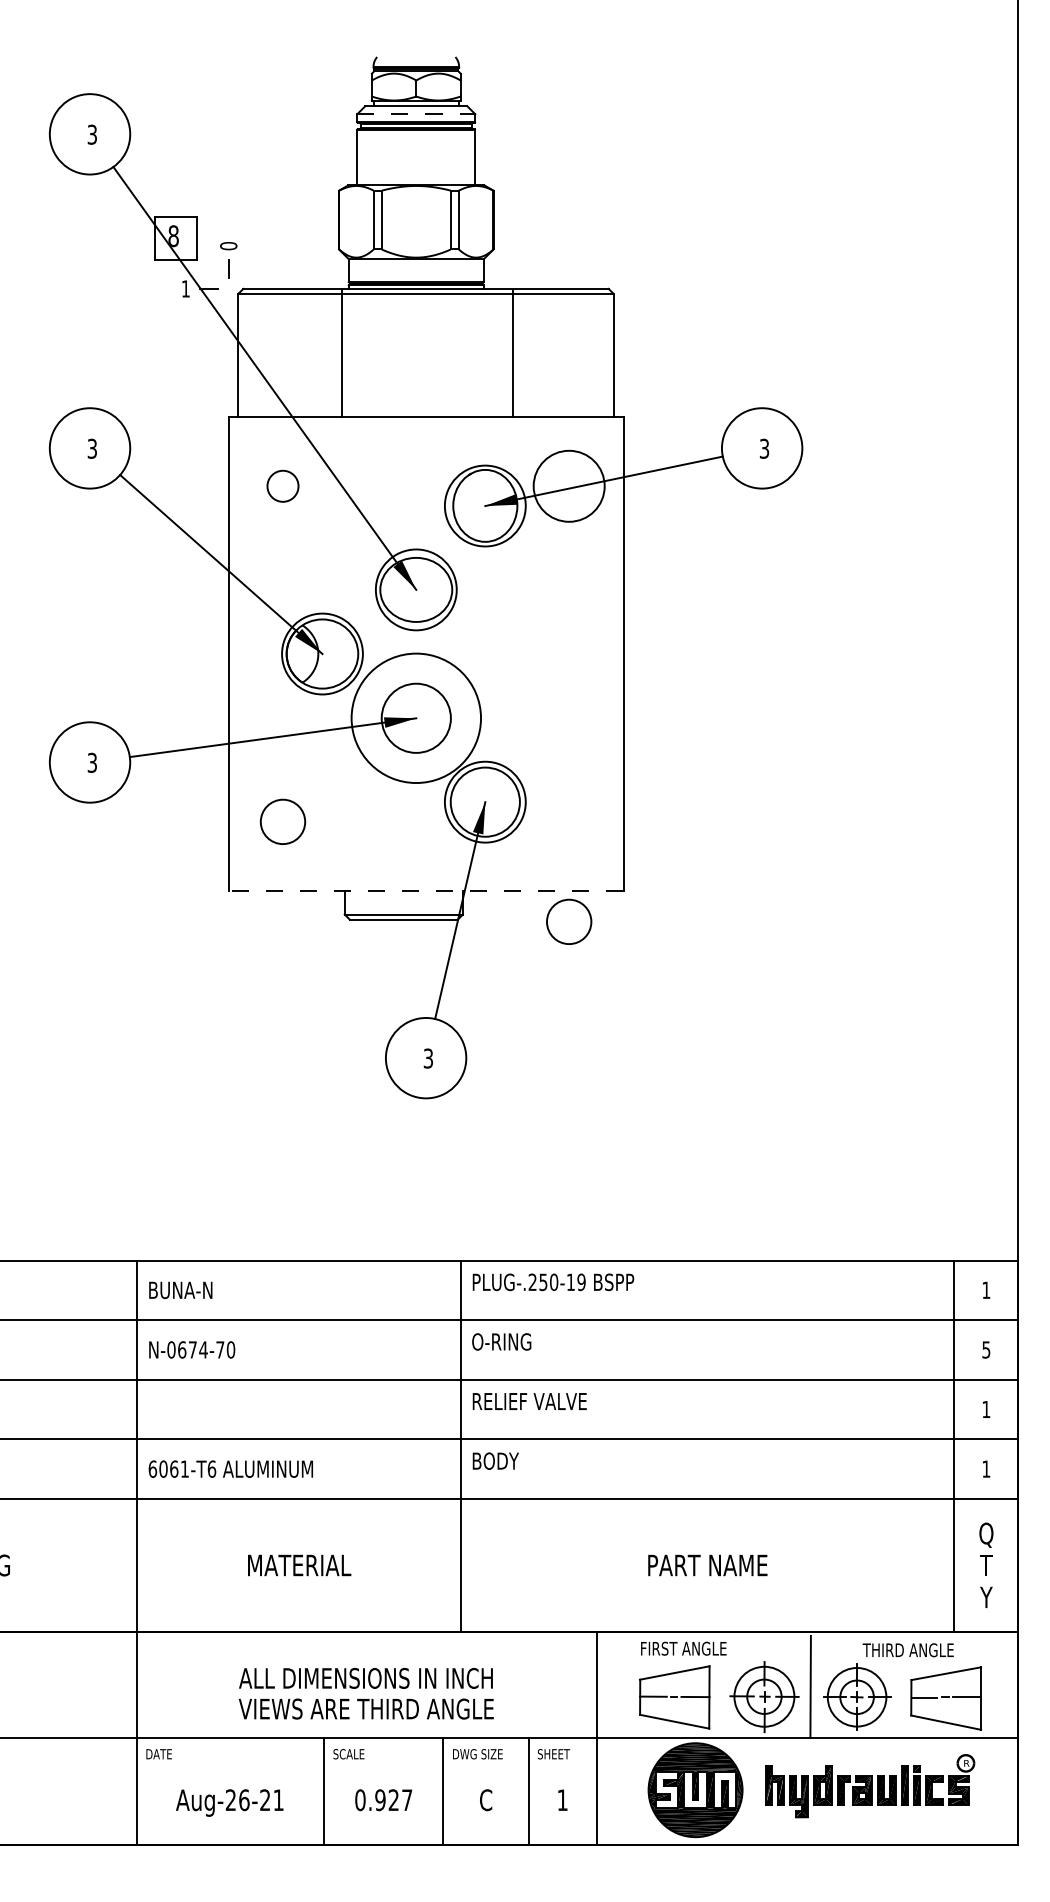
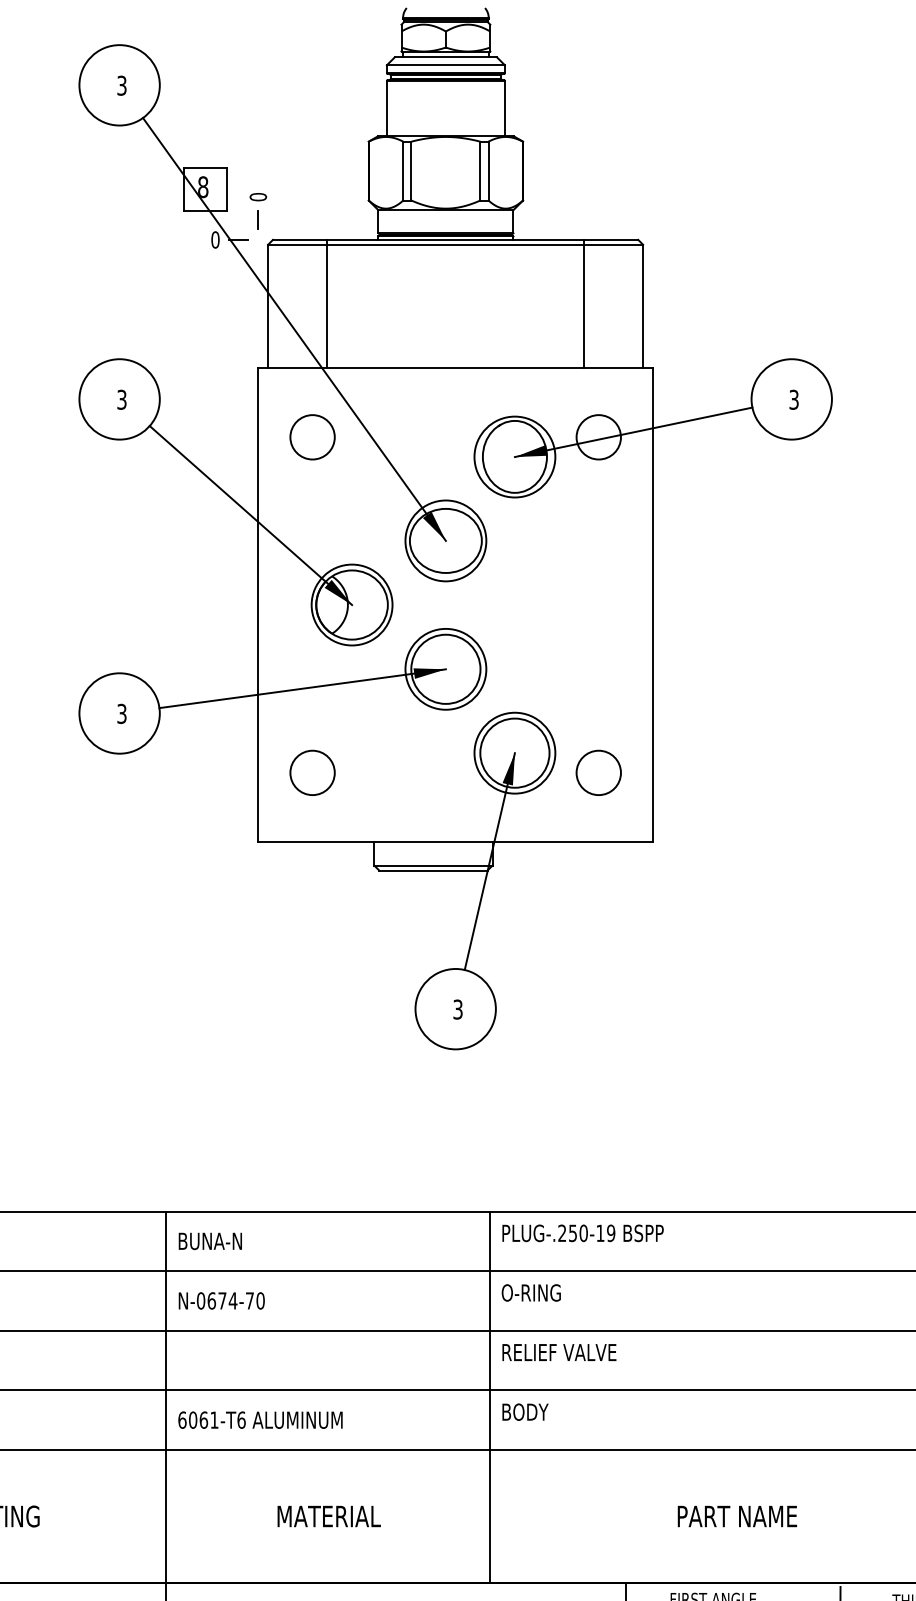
line: (416, 114) -> (446, 65), dashed -> solid
text: (185, 288) -> (215, 239), 1 -> 0
line: (341, 352) -> (327, 303), moved
line: (513, 352) -> (584, 303), moved
circle: (282, 486) -> (312, 437), size x1.43
circle: (569, 486) -> (599, 437), size x0.62
circle: (415, 717) -> (445, 668), size x0.62
line: (425, 890) -> (455, 841), dashed -> solid
circle: (569, 921) -> (599, 772), moved

